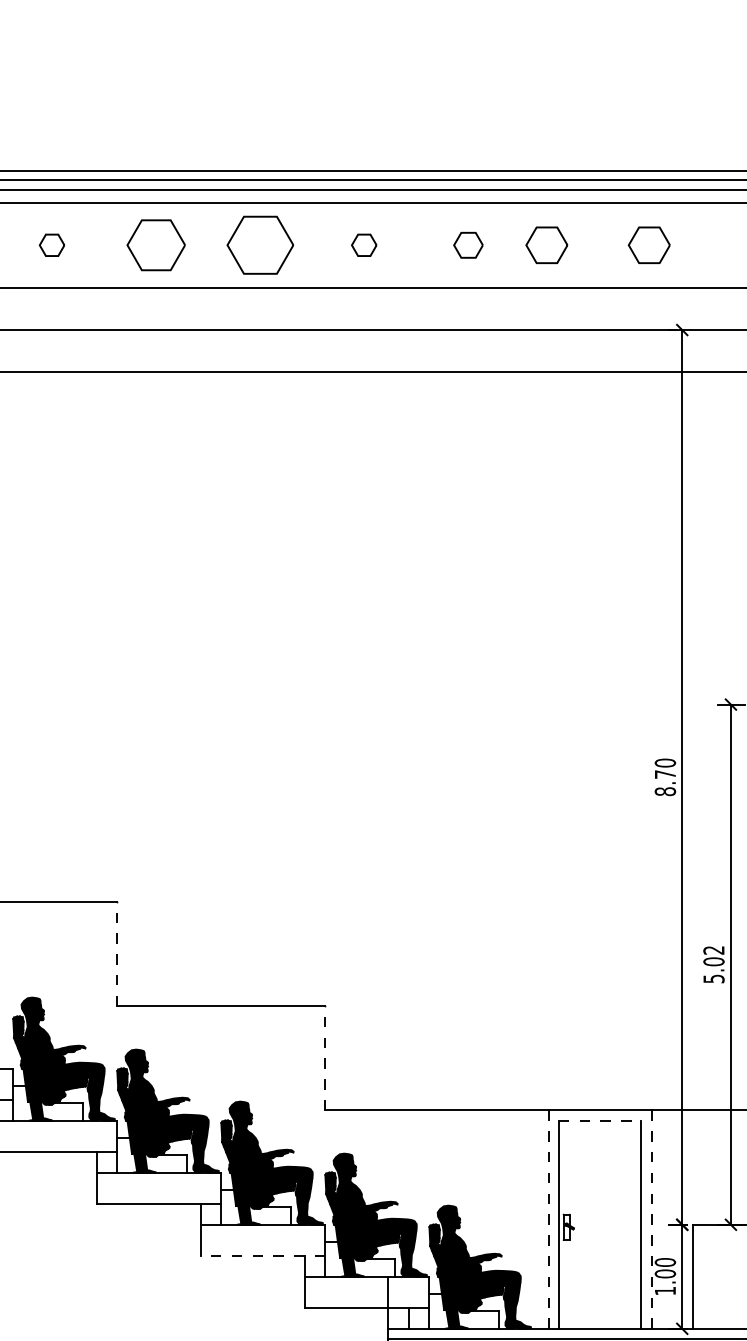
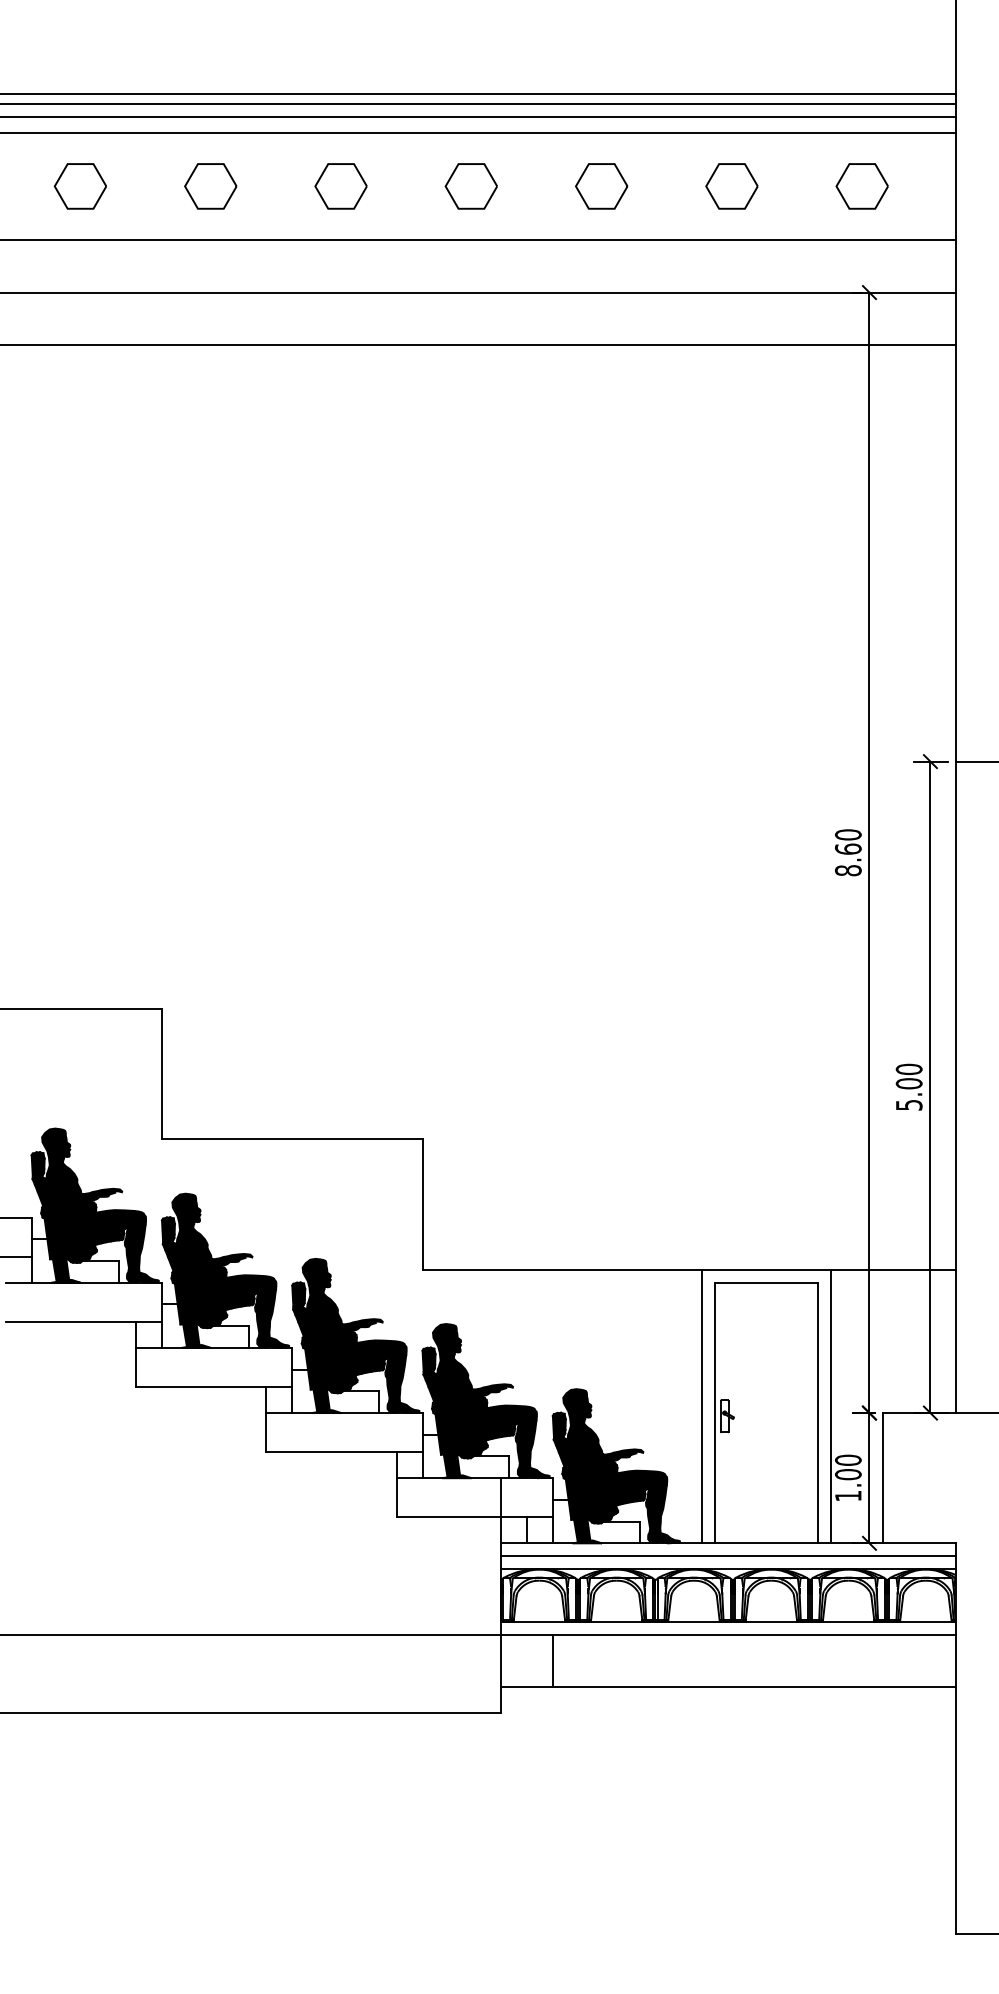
part: (51, 245) -> (79, 186), size x1.67
part: (156, 245) -> (210, 186), size x0.71
part: (259, 245) -> (340, 186), size x0.62
part: (363, 245) -> (470, 186), size x1.67
part: (468, 245) -> (601, 186), size x1.43
part: (546, 245) -> (731, 186), moved
part: (648, 245) -> (861, 186), moved
text: (665, 773) -> (848, 848), 8.70 -> 8.60
text: (713, 950) -> (908, 1069), 5.02 -> 5.00
line: (116, 953) -> (161, 1073), dashed -> solid
line: (325, 1058) -> (422, 1204), dashed -> solid
line: (600, 1120) -> (766, 1282), dashed -> solid
line: (548, 1219) -> (702, 1406), dashed -> solid
line: (651, 1219) -> (831, 1406), dashed -> solid
line: (262, 1256) -> (343, 1452), dashed -> solid

